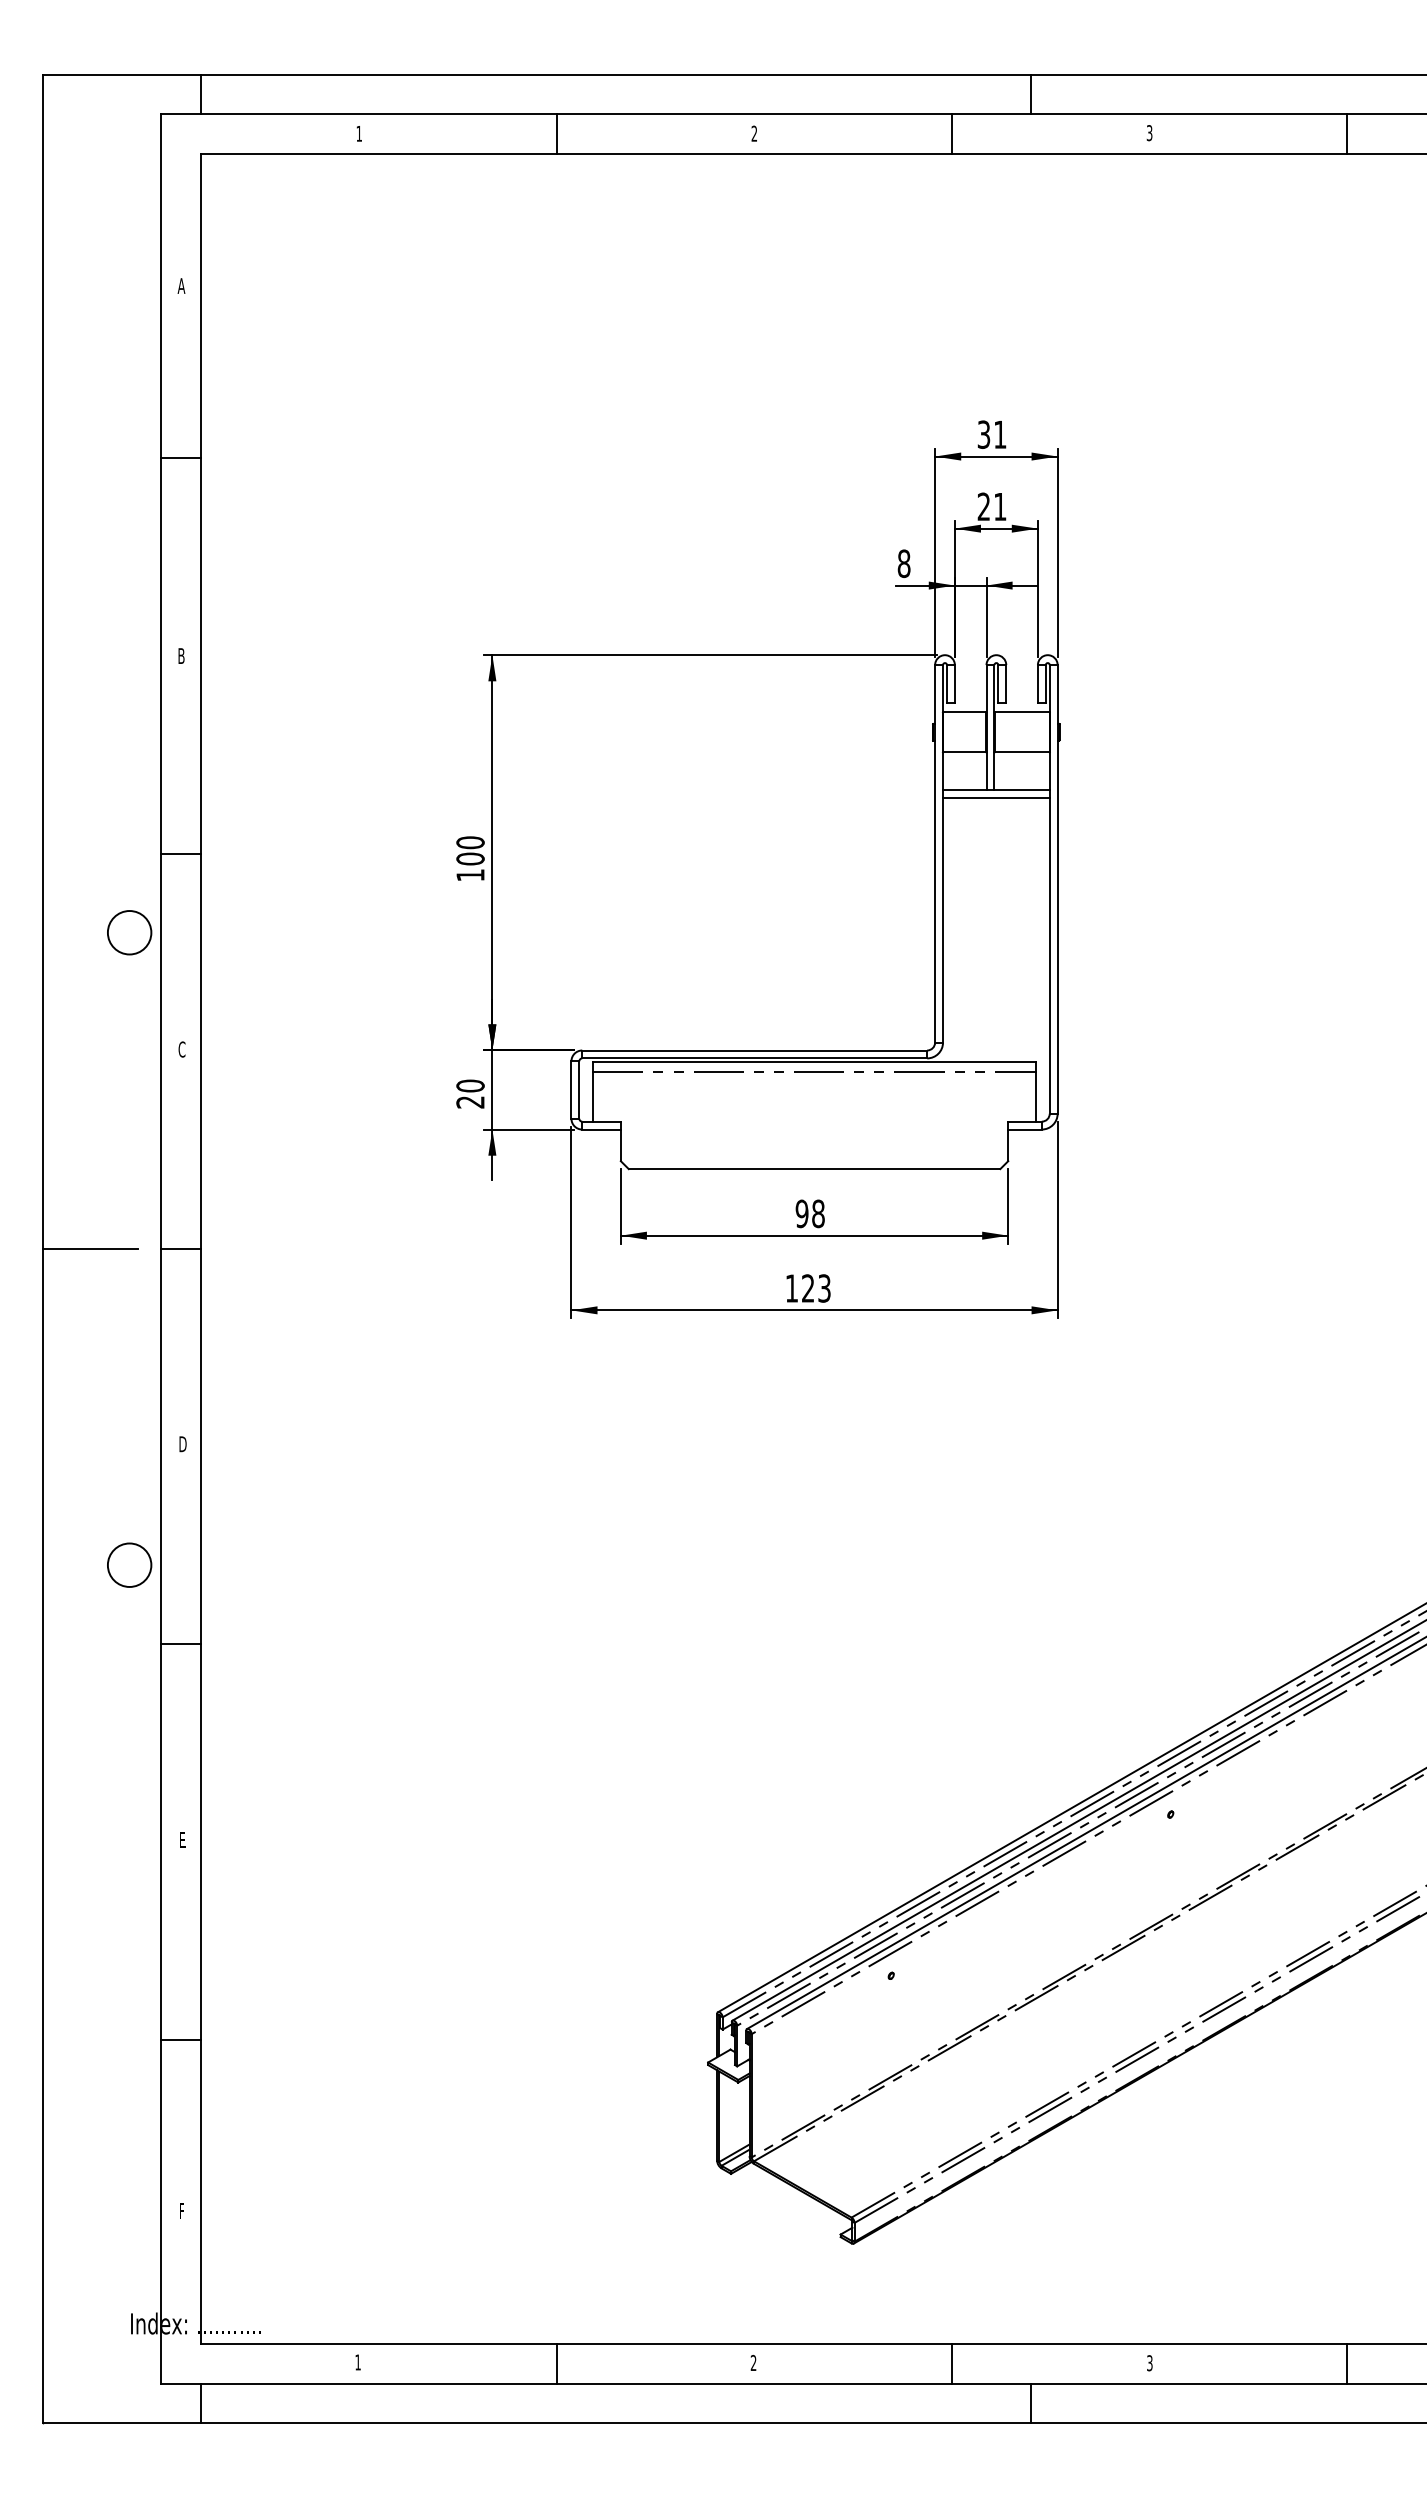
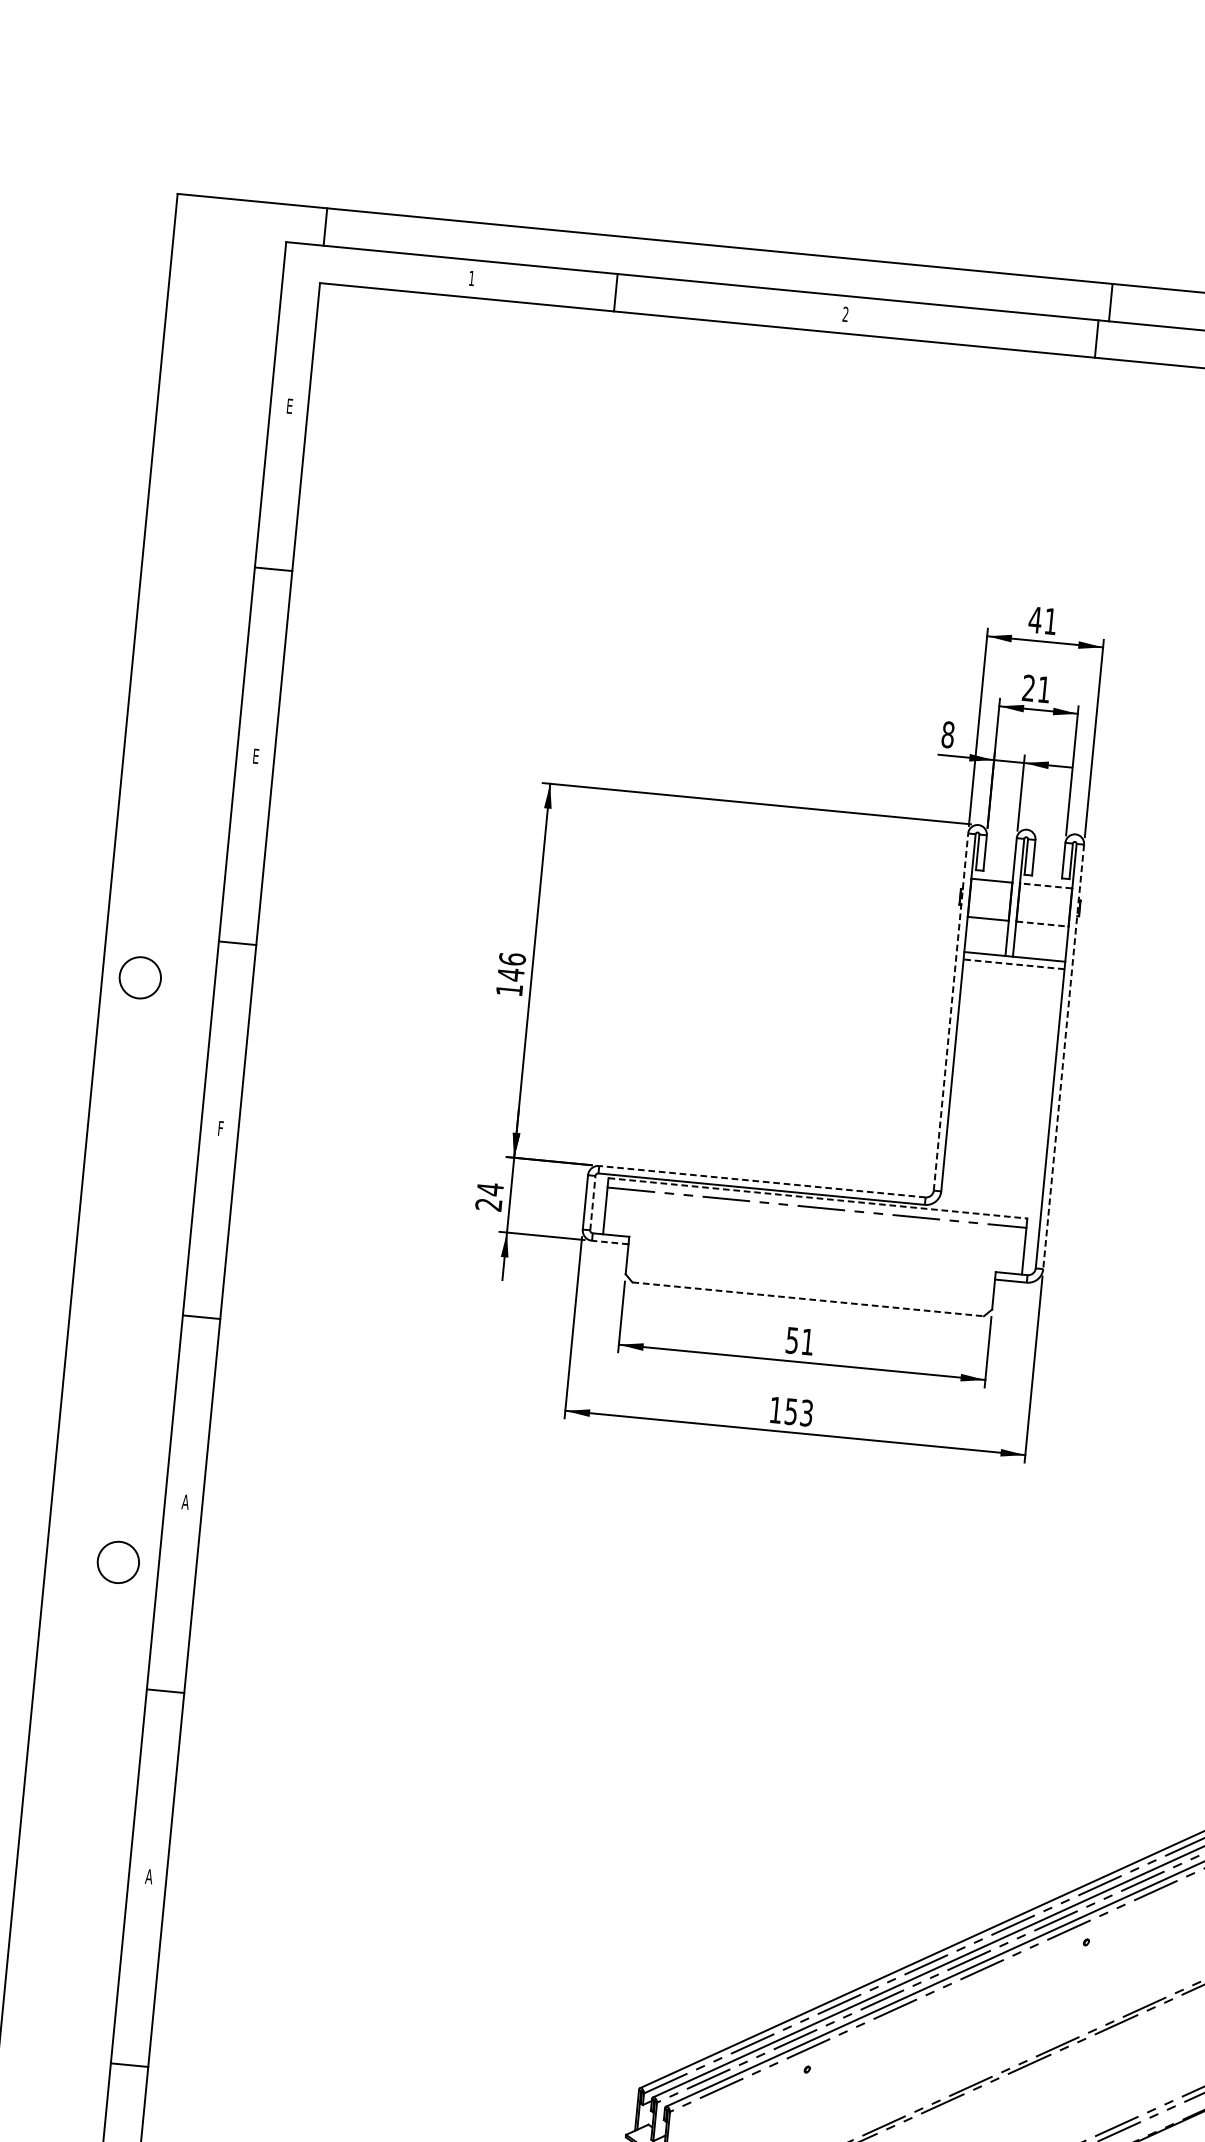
line: (556, 134) -> (615, 292), moved
line: (951, 134) -> (1096, 339), moved
text: (181, 285) -> (289, 405), A -> E
text: (983, 434) -> (1034, 619), 31 -> 41
text: (181, 655) -> (256, 755), B -> E
line: (1021, 712) -> (1045, 886), solid -> dashed
line: (1022, 752) -> (1042, 924), solid -> dashed
line: (995, 797) -> (1013, 964), solid -> dashed
text: (470, 850) -> (511, 966), 100 -> 146
line: (935, 853) -> (951, 1011), solid -> dashed
line: (1057, 889) -> (1063, 1056), solid -> dashed
circle: (129, 932) -> (140, 977), moved
text: (181, 1049) -> (220, 1128), C -> F
line: (754, 1050) -> (762, 1181), solid -> dashed
line: (815, 1062) -> (818, 1198), solid -> dashed
text: (470, 1085) -> (490, 1188), 20 -> 24
line: (579, 1090) -> (592, 1203), solid -> dashed
line: (601, 1129) -> (610, 1242), solid -> dashed
line: (814, 1169) -> (808, 1299), solid -> dashed
text: (809, 1213) -> (799, 1340), 98 -> 51
line: (89, 1249) -> (114, 1309), removed
text: (808, 1288) -> (791, 1411), 123 -> 153
text: (182, 1444) -> (185, 1502), D -> A
circle: (129, 1564) -> (118, 1561), moved
text: (182, 1839) -> (149, 1875), E -> A

